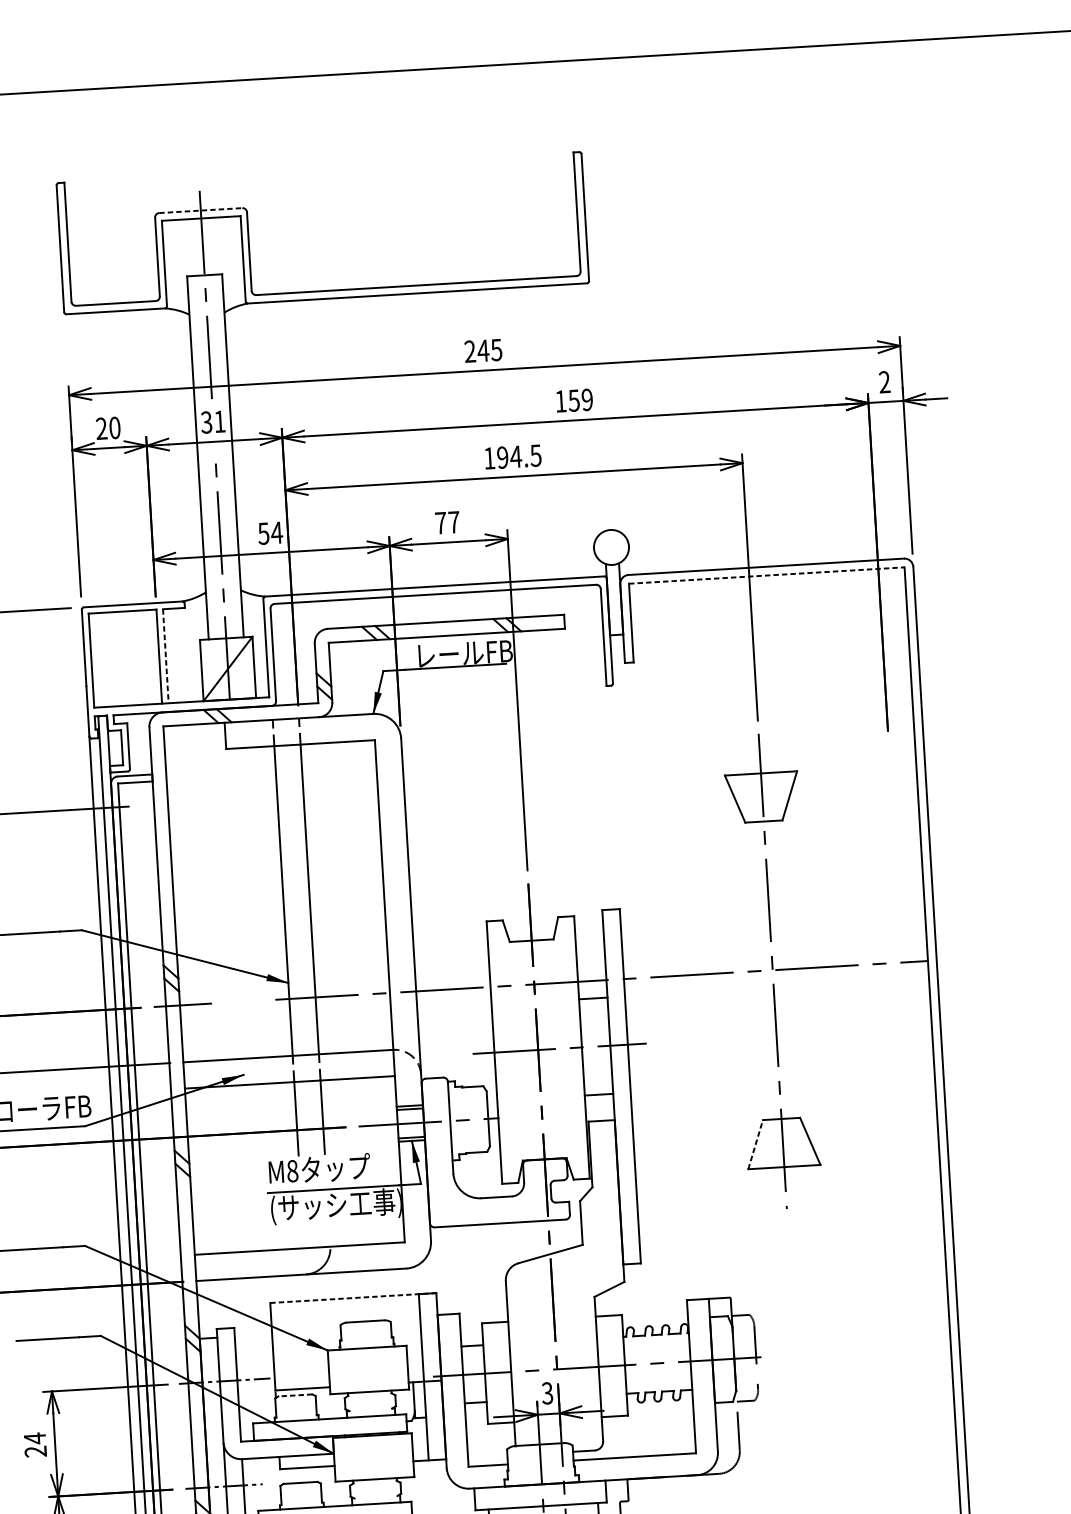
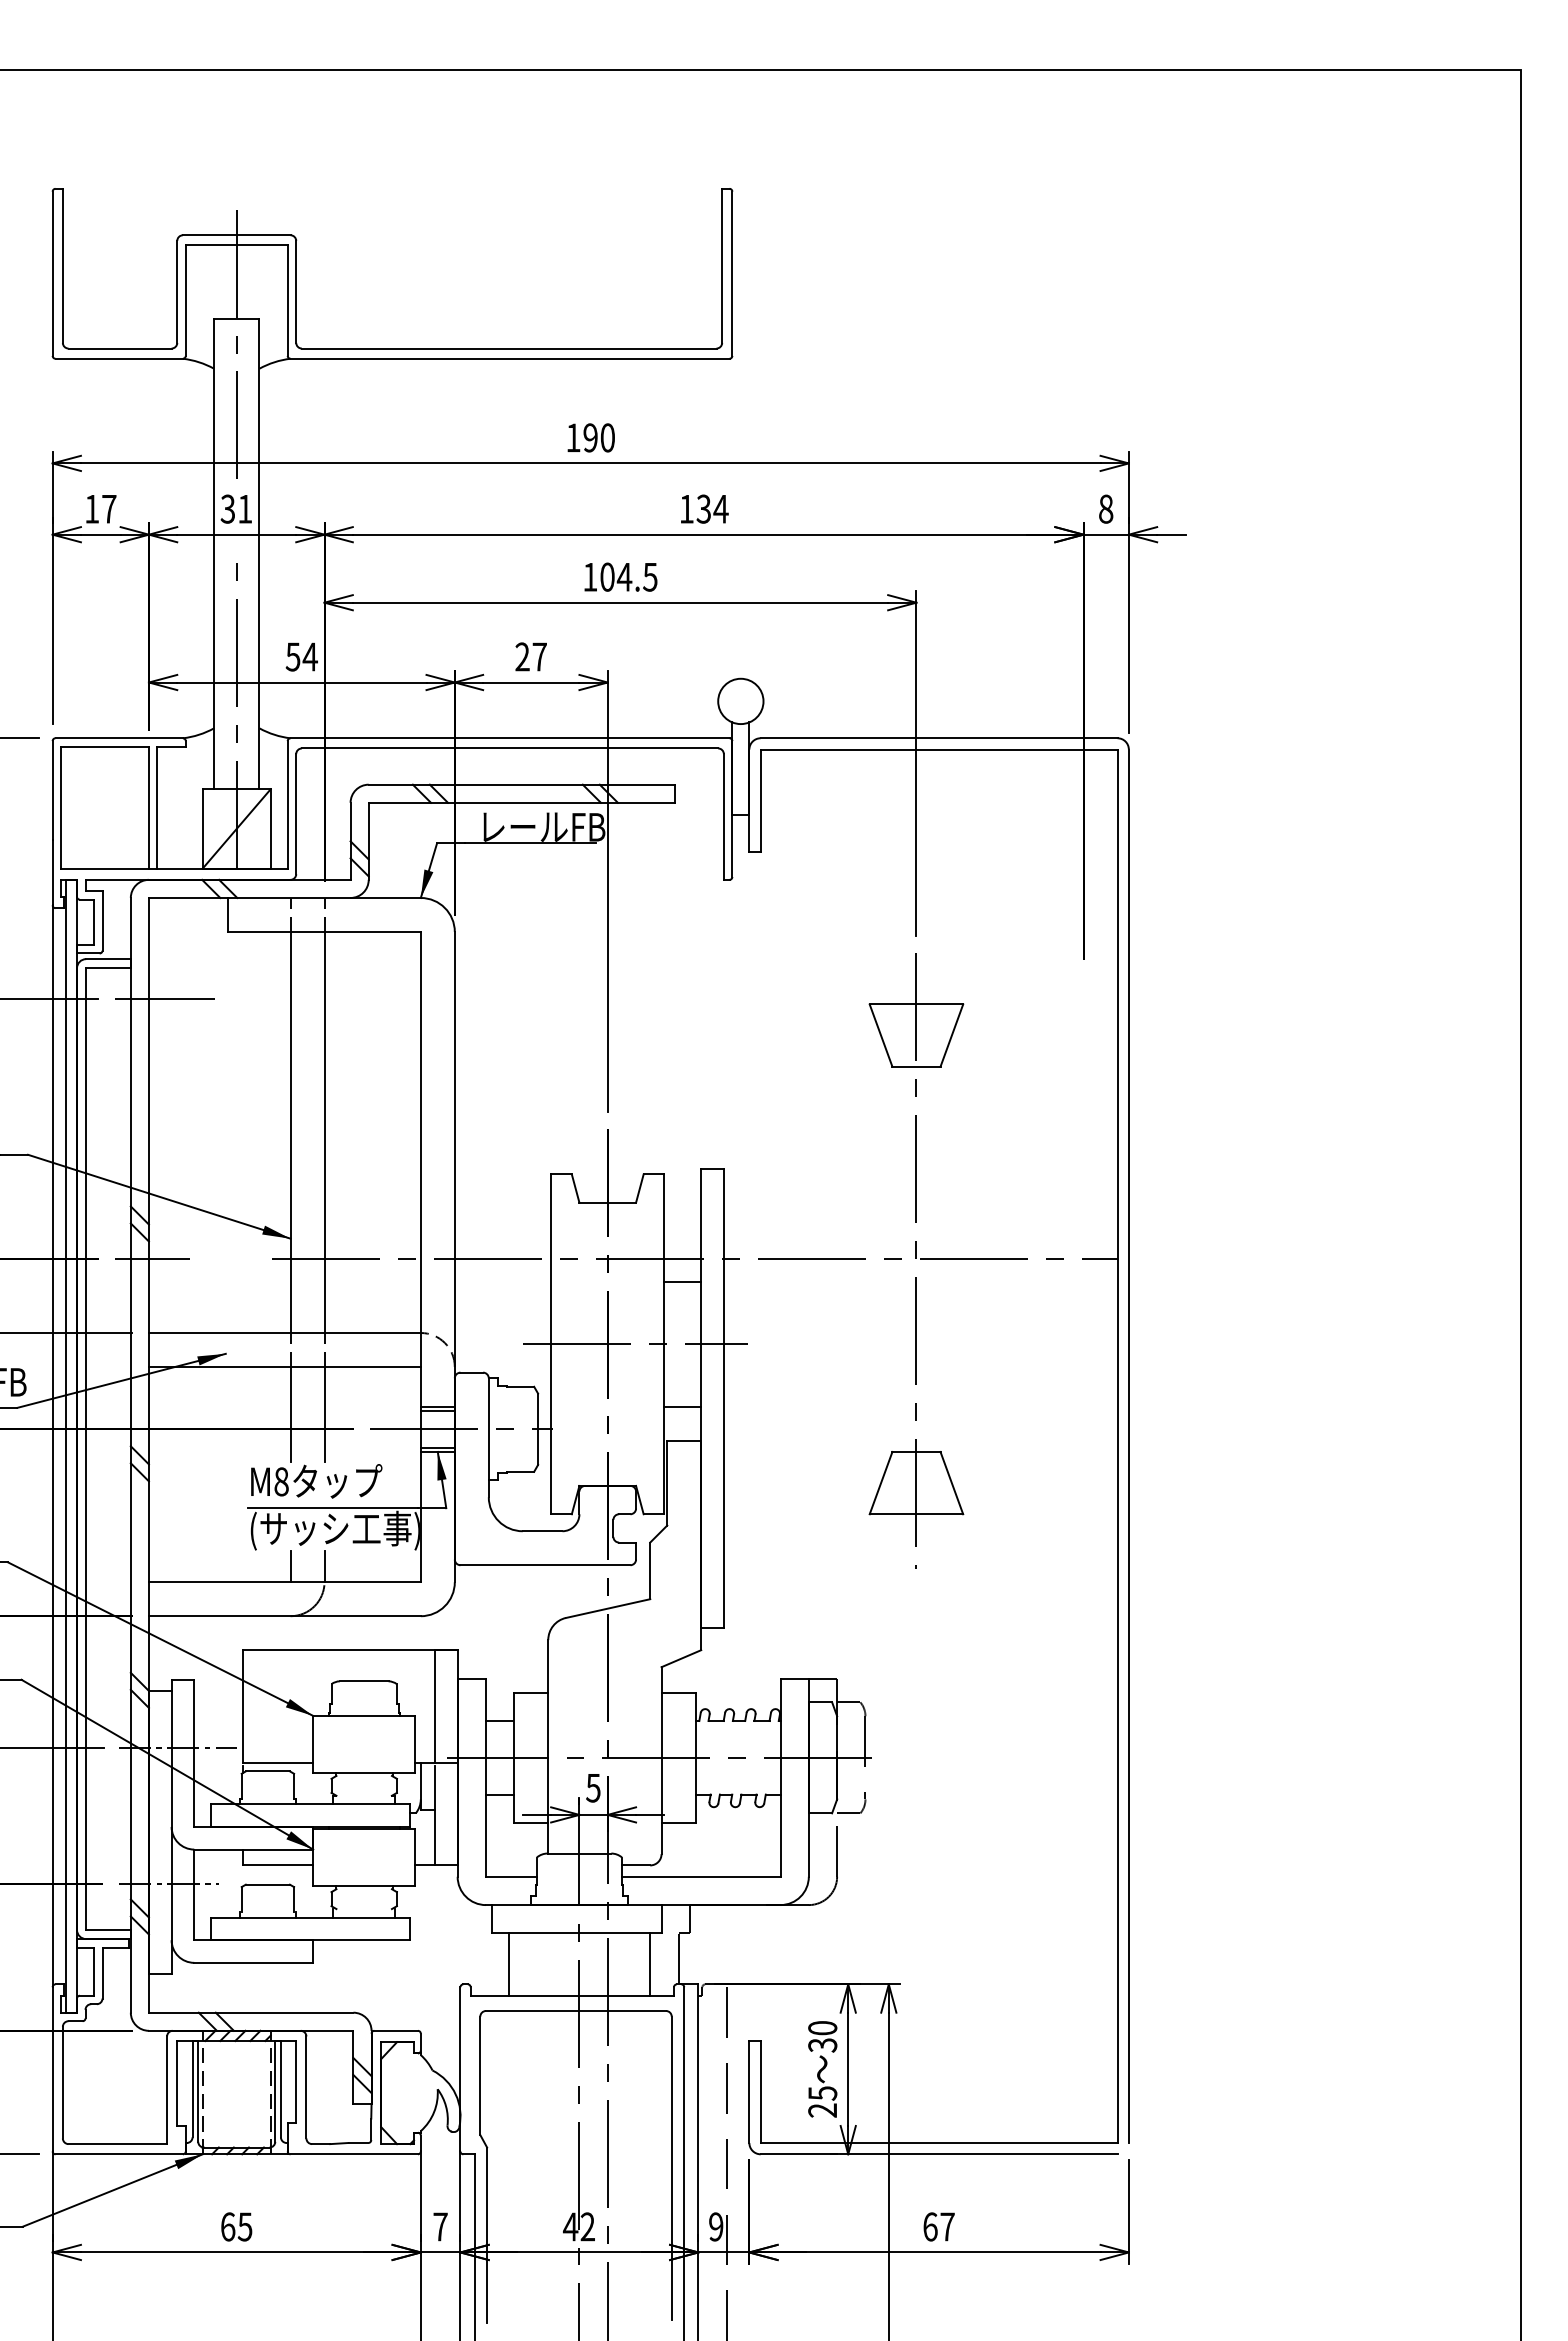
line: (200, 210) -> (236, 235), dashed -> solid
text: (483, 350) -> (590, 437), 245 -> 190
text: (885, 381) -> (1106, 508), 2 -> 8
text: (580, 399) -> (712, 508), 159 -> 134
text: (108, 427) -> (100, 508), 20 -> 17
text: (502, 457) -> (607, 576), 194.5 -> 104.5
text: (440, 522) -> (522, 656), 77 -> 27
line: (767, 575) -> (939, 749), dashed -> solid
line: (165, 656) -> (157, 807), dashed -> solid
line: (180, 803) -> (164, 998), added
line: (755, 1144) -> (881, 1482), dashed -> solid
line: (329, 1234) -> (324, 1566), added
line: (303, 1236) -> (290, 1566), added
line: (353, 1298) -> (350, 1650), dashed -> solid
text: (547, 1392) -> (593, 1787), 3 -> 5
line: (295, 1395) -> (267, 1771), dashed -> solid

